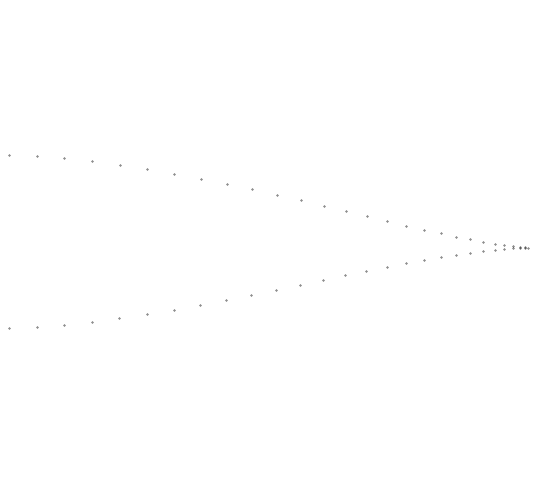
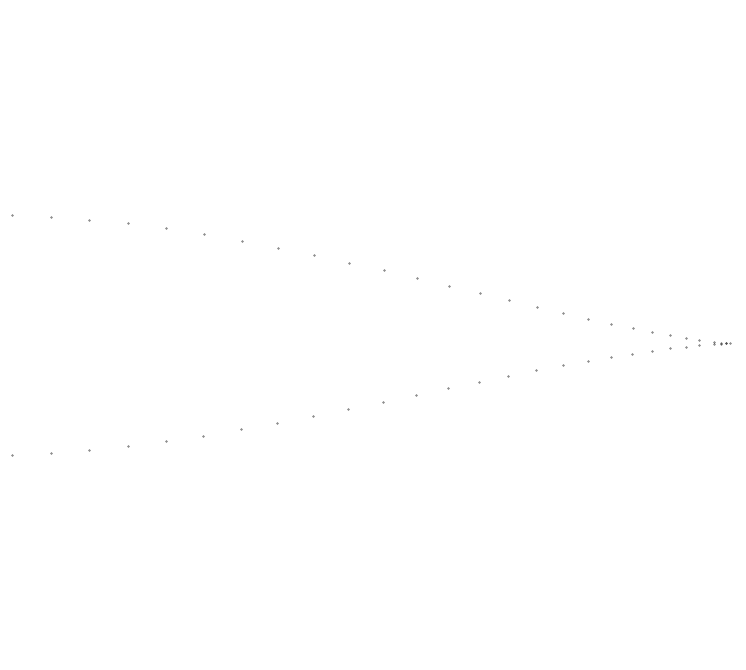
part: (521, 247) -> (722, 343), size x0.7

